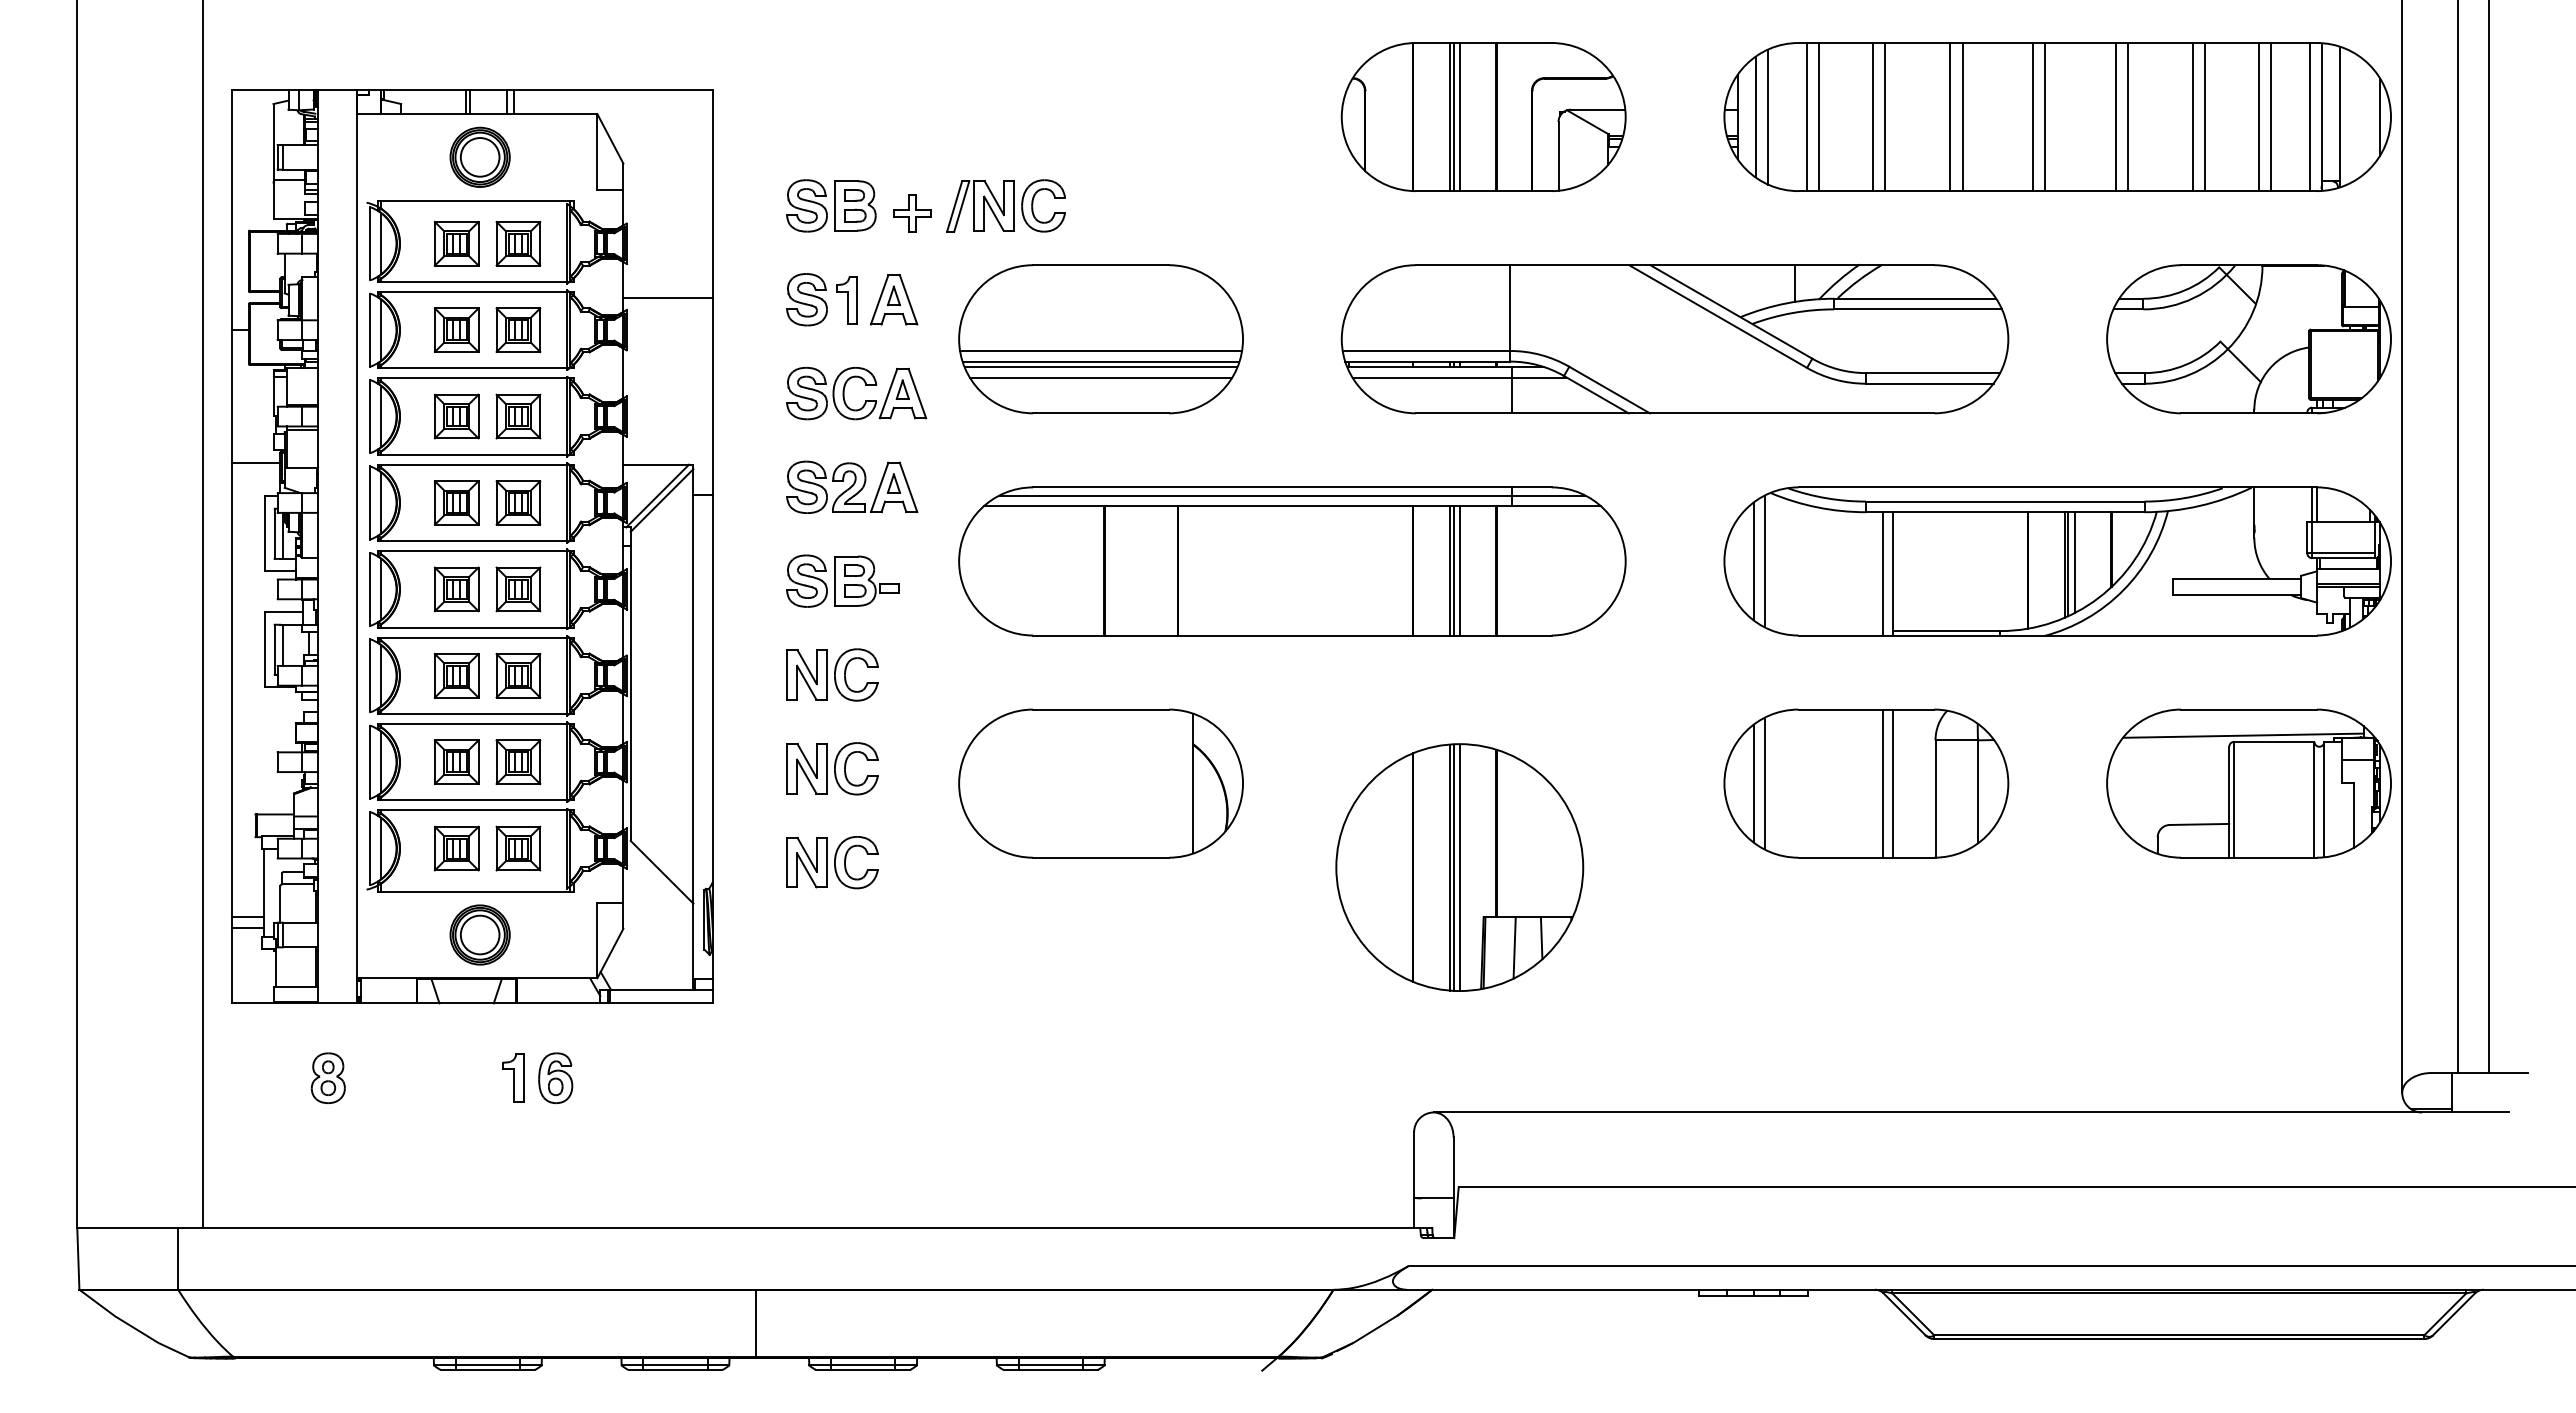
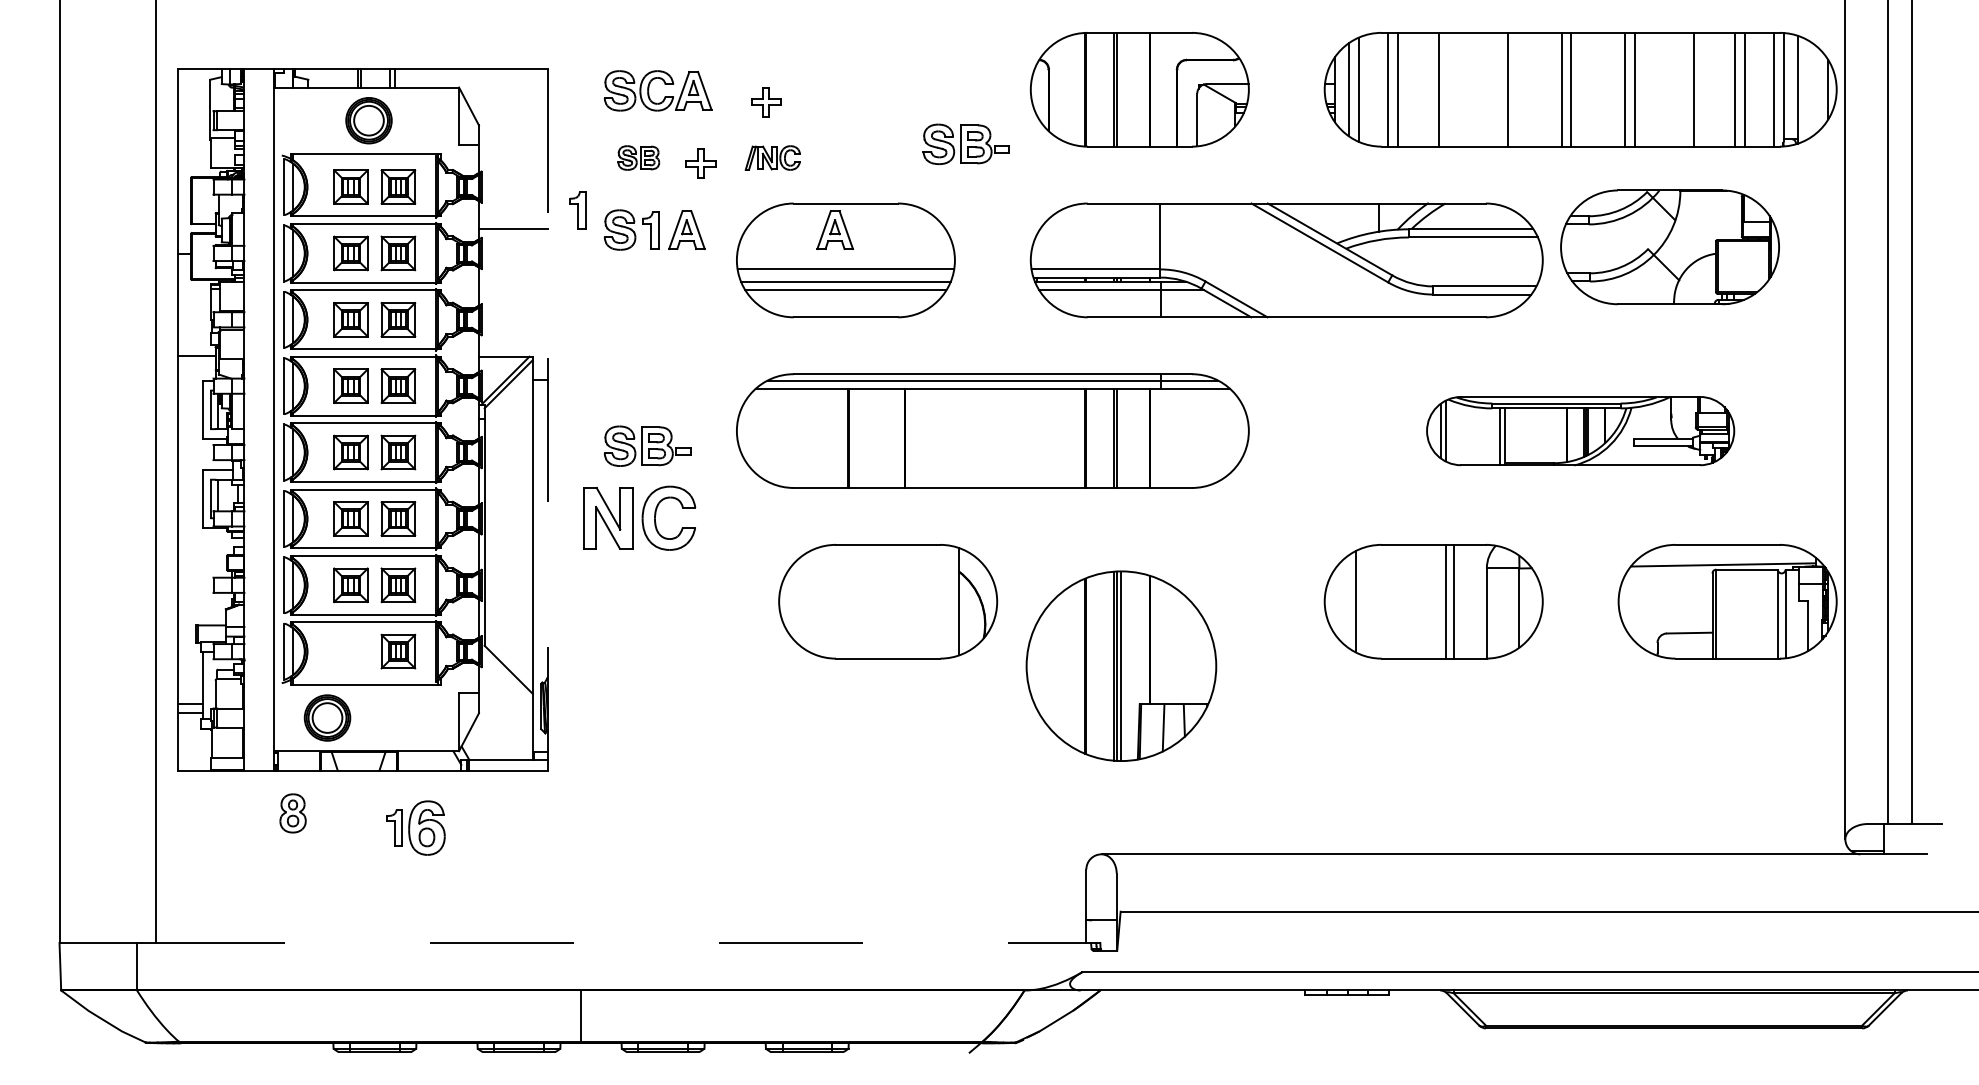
line: (1459, 117) -> (1121, 90), removed
line: (1885, 117) -> (1448, 90), removed
line: (1950, 117) -> (1498, 90), removed
line: (2192, 117) -> (1684, 90), removed
part: (997, 133) -> (766, 102), added
part: (1257, 187) -> (966, 143), added
part: (831, 205) -> (638, 157), size x0.6
part: (1005, 205) -> (772, 157), size x0.6
part: (751, 274) -> (577, 210), added
part: (1087, 299) -> (835, 229), added
part: (2248, 339) -> (1669, 247), moved
line: (1100, 361) -> (845, 277), removed
part: (865, 400) -> (664, 96), moved
part: (852, 486) -> (654, 373), removed
line: (712, 546) -> (547, 419), solid -> dashed
part: (2057, 561) -> (1580, 431), size x0.6
line: (1459, 570) -> (1121, 438), removed
part: (832, 674) -> (639, 517), size x1.6
part: (832, 768) -> (639, 590), removed
part: (1100, 783) -> (887, 601), moved
line: (1754, 783) -> (1347, 601), removed
part: (456, 848) -> (350, 651), removed
part: (832, 862) -> (639, 662), removed
part: (479, 934) -> (327, 717), moved
part: (327, 1077) -> (292, 812), moved
part: (555, 1077) -> (426, 827), size x1.4
line: (798, 1228) -> (613, 943), solid -> dashed

